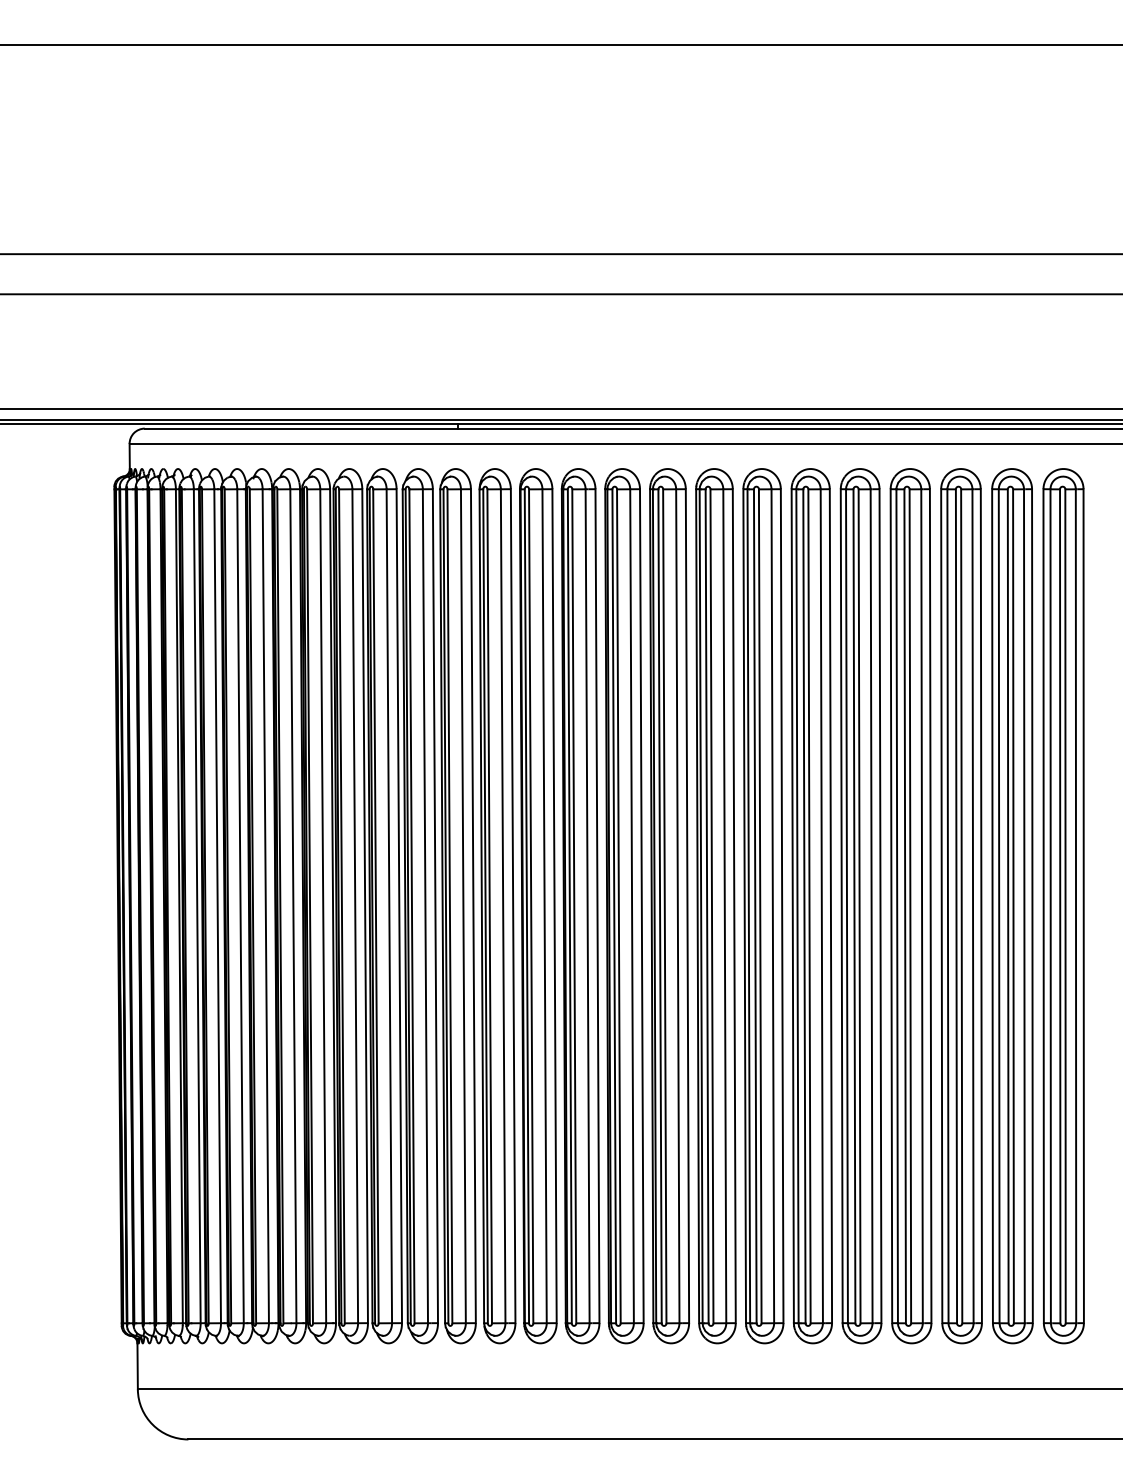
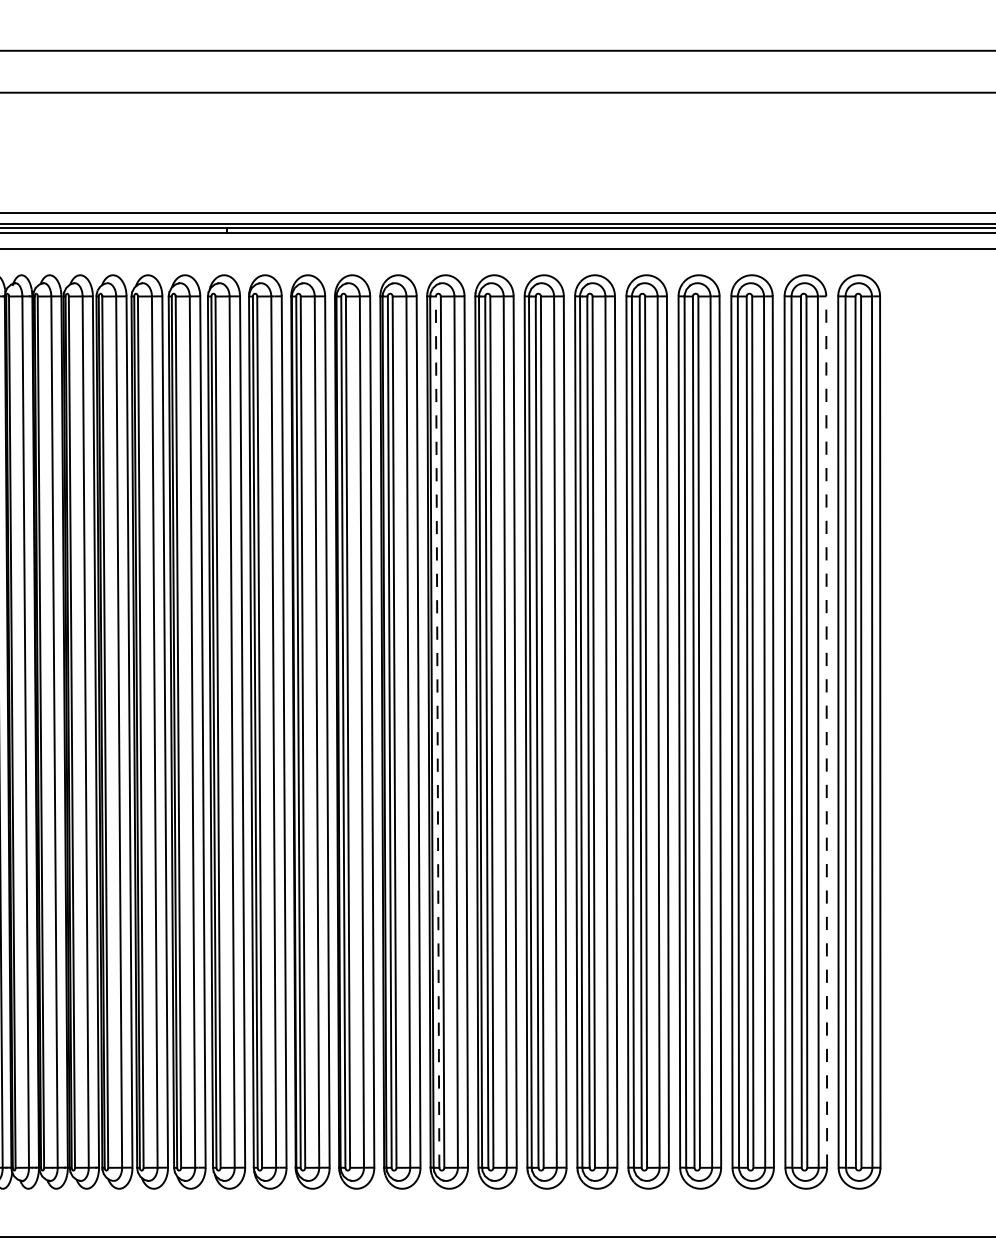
line: (660, 906) -> (438, 732), solid -> dashed
line: (1032, 906) -> (826, 732), solid -> dashed

